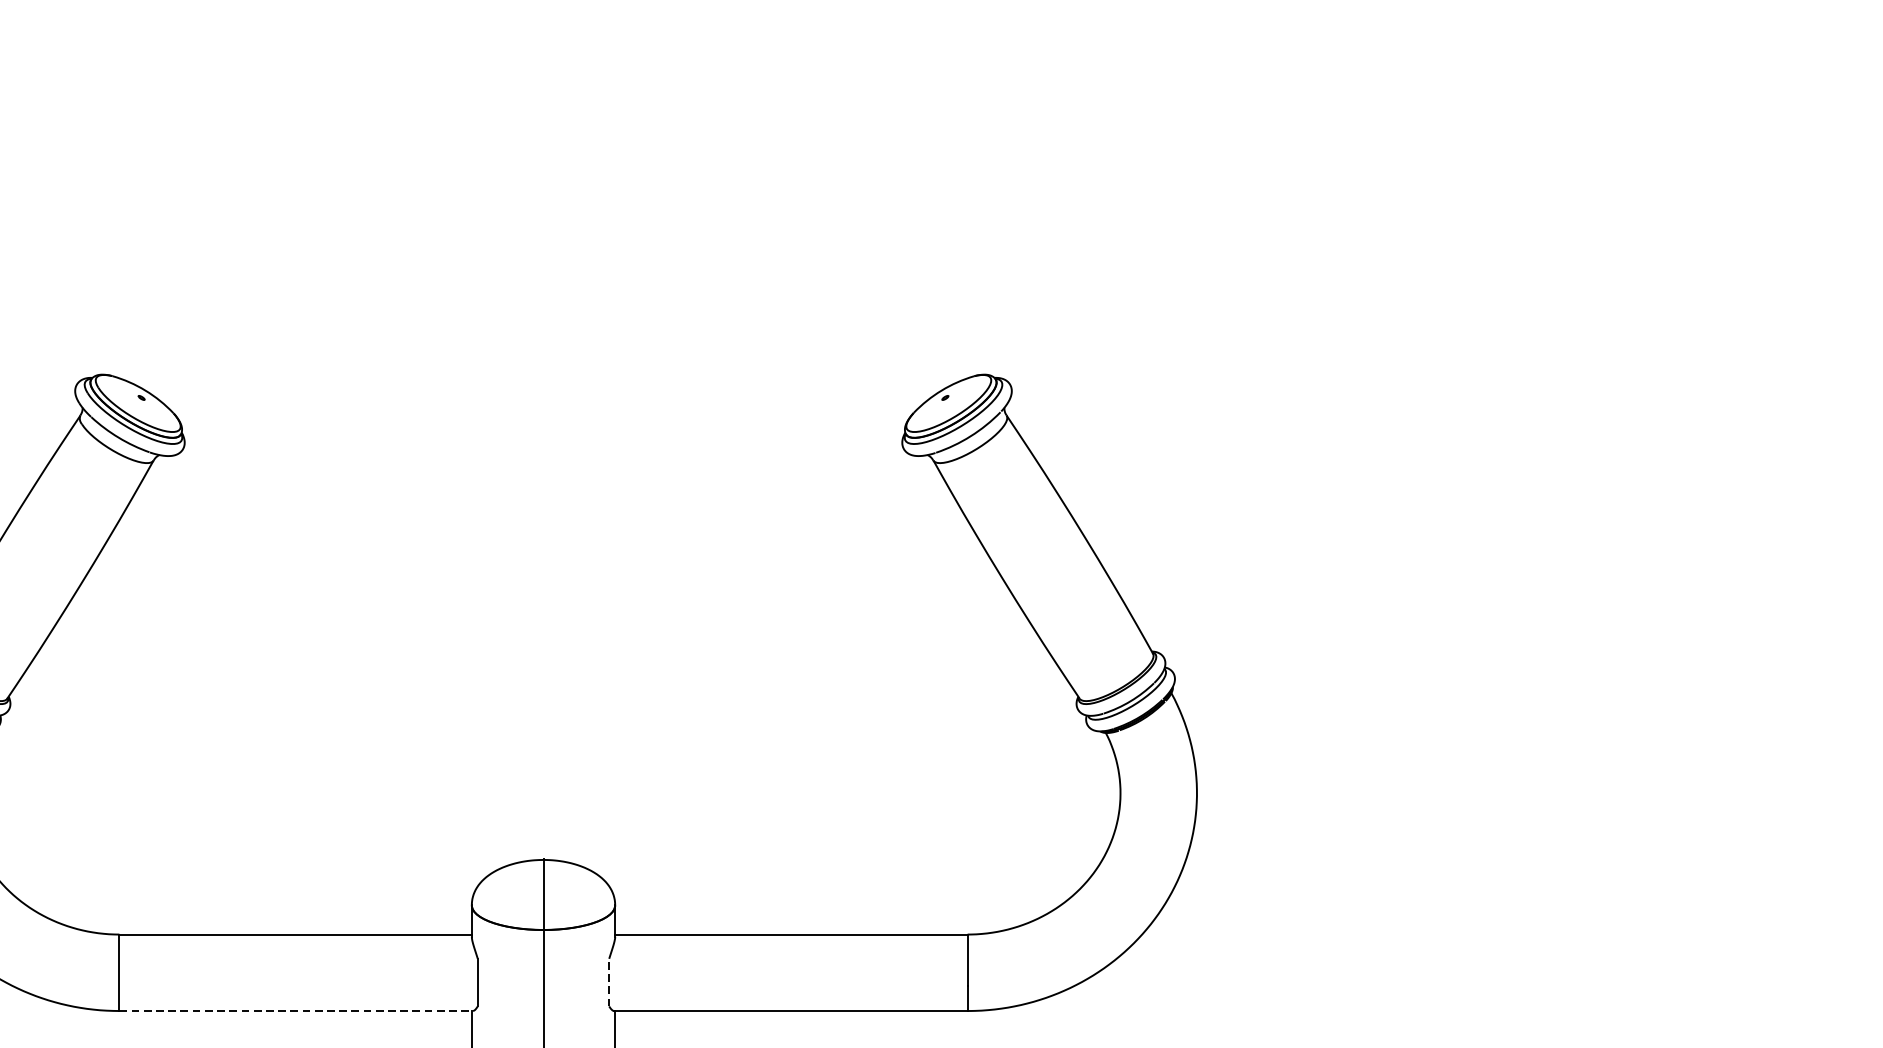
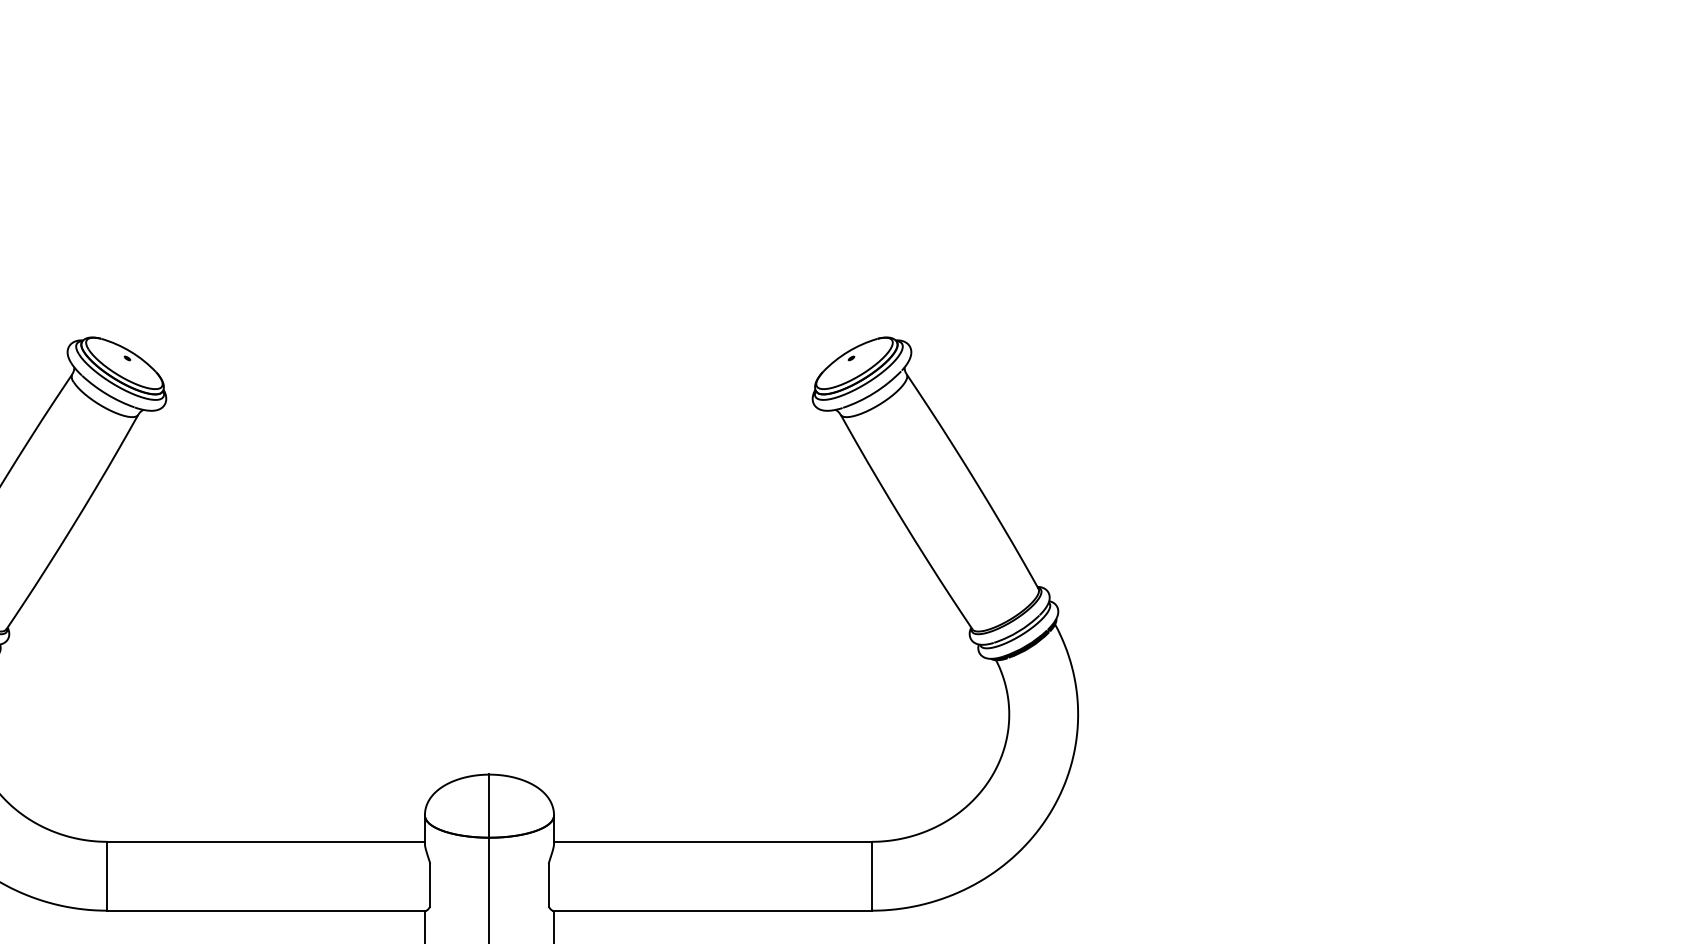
line: (609, 981) -> (548, 884), dashed -> solid
line: (297, 1010) -> (267, 910), dashed -> solid

